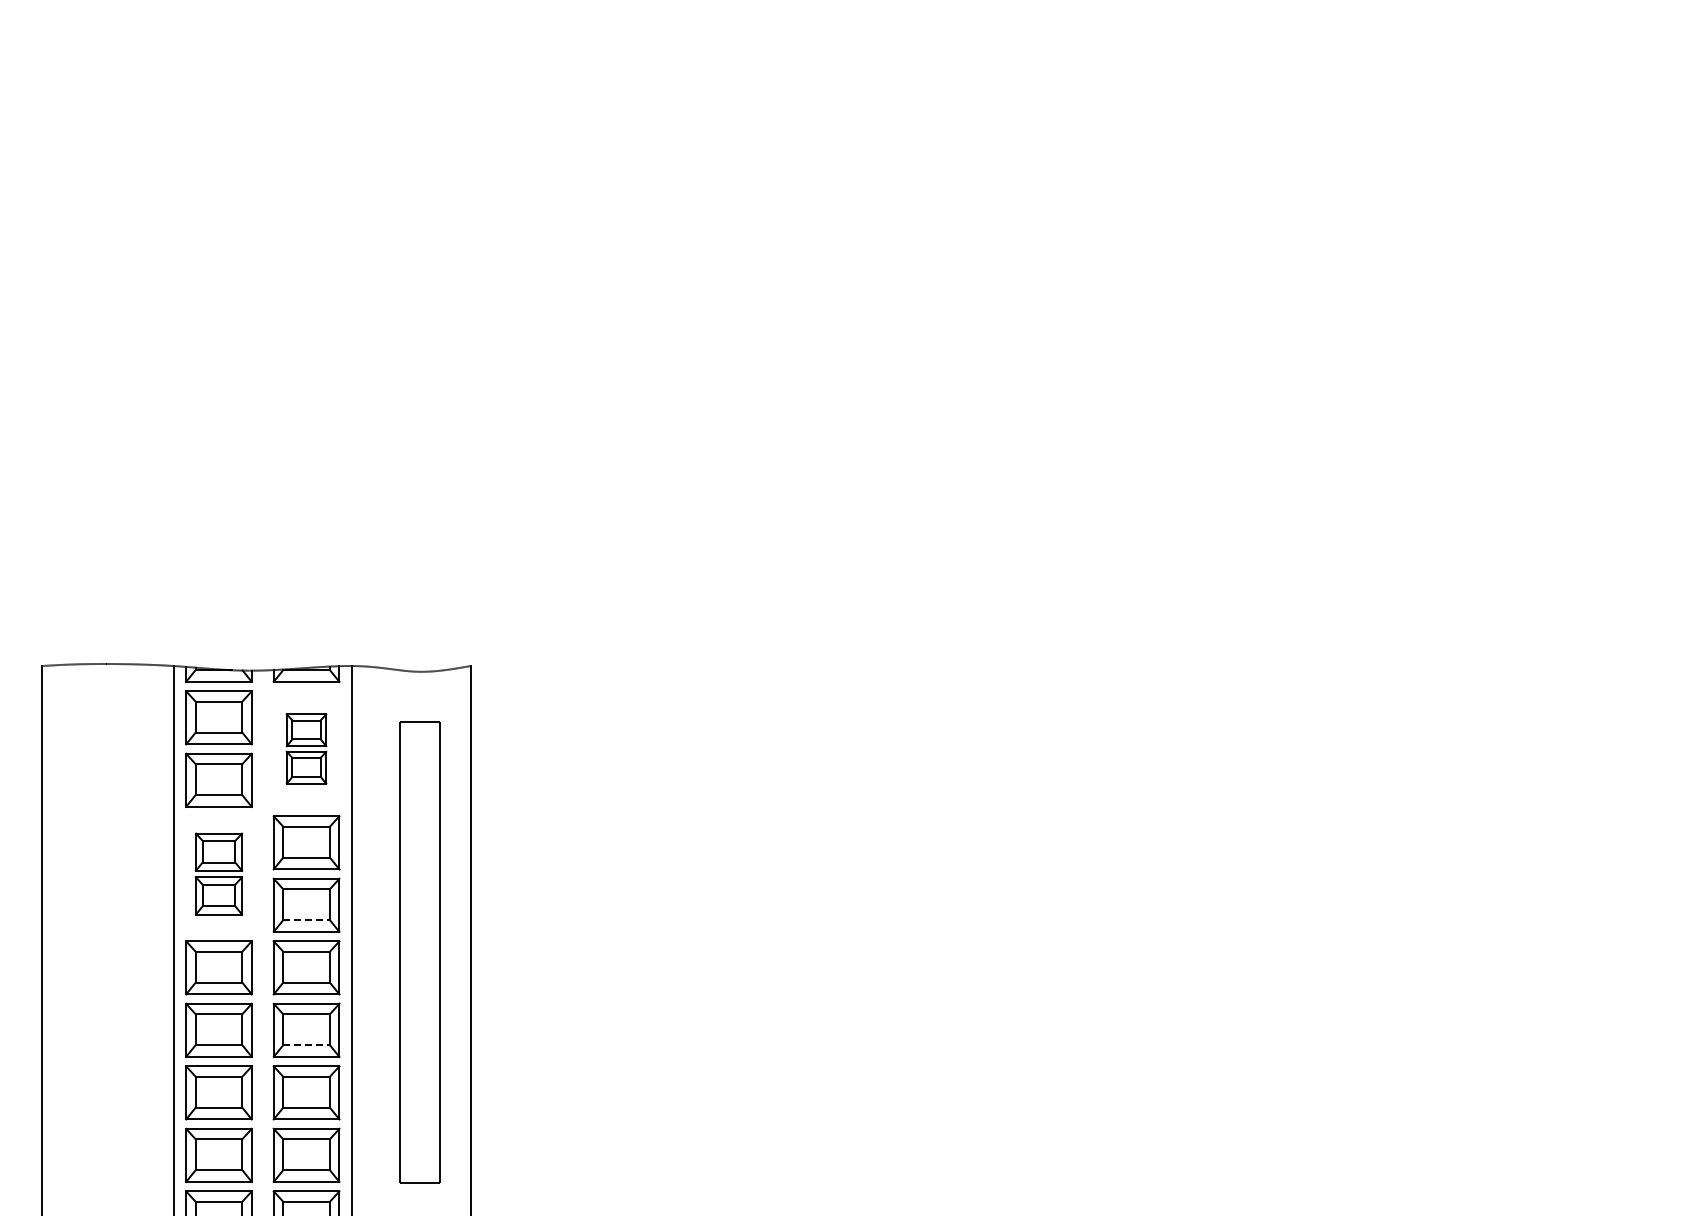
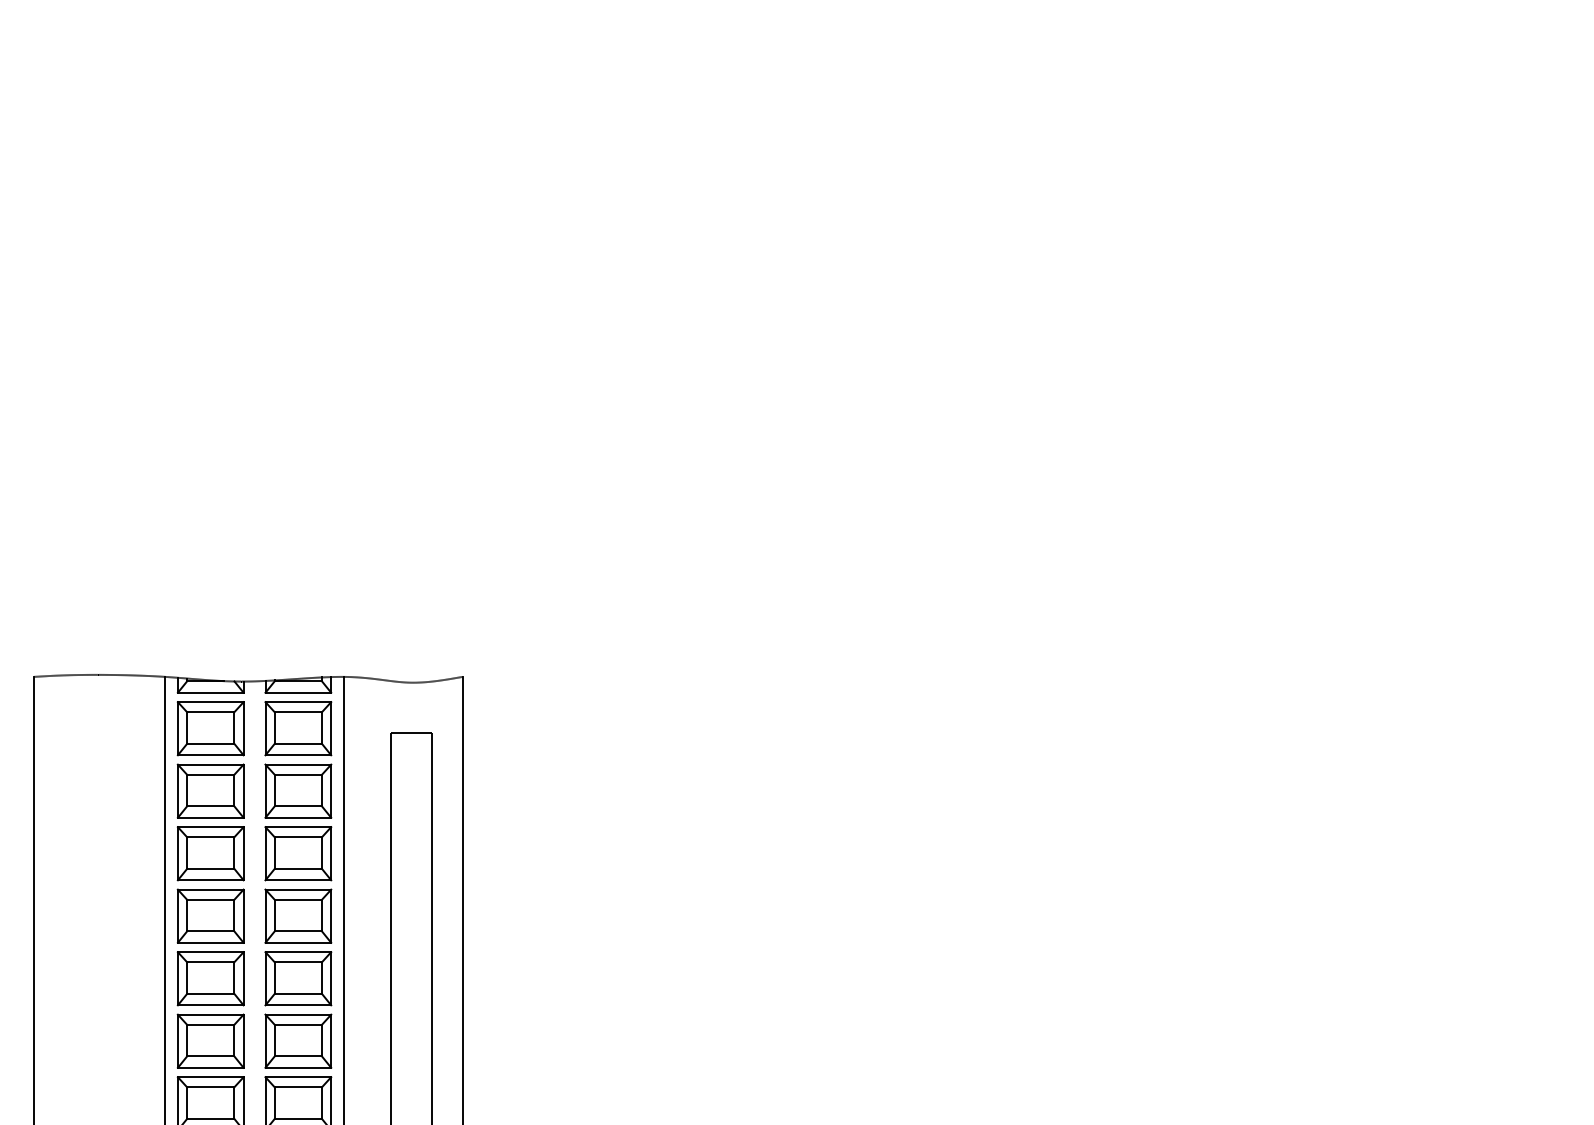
part: (306, 748) -> (298, 759), size x1.67
part: (218, 873) -> (210, 884), size x1.43
line: (307, 920) -> (299, 931), dashed -> solid
line: (307, 1045) -> (299, 1056), dashed -> solid

